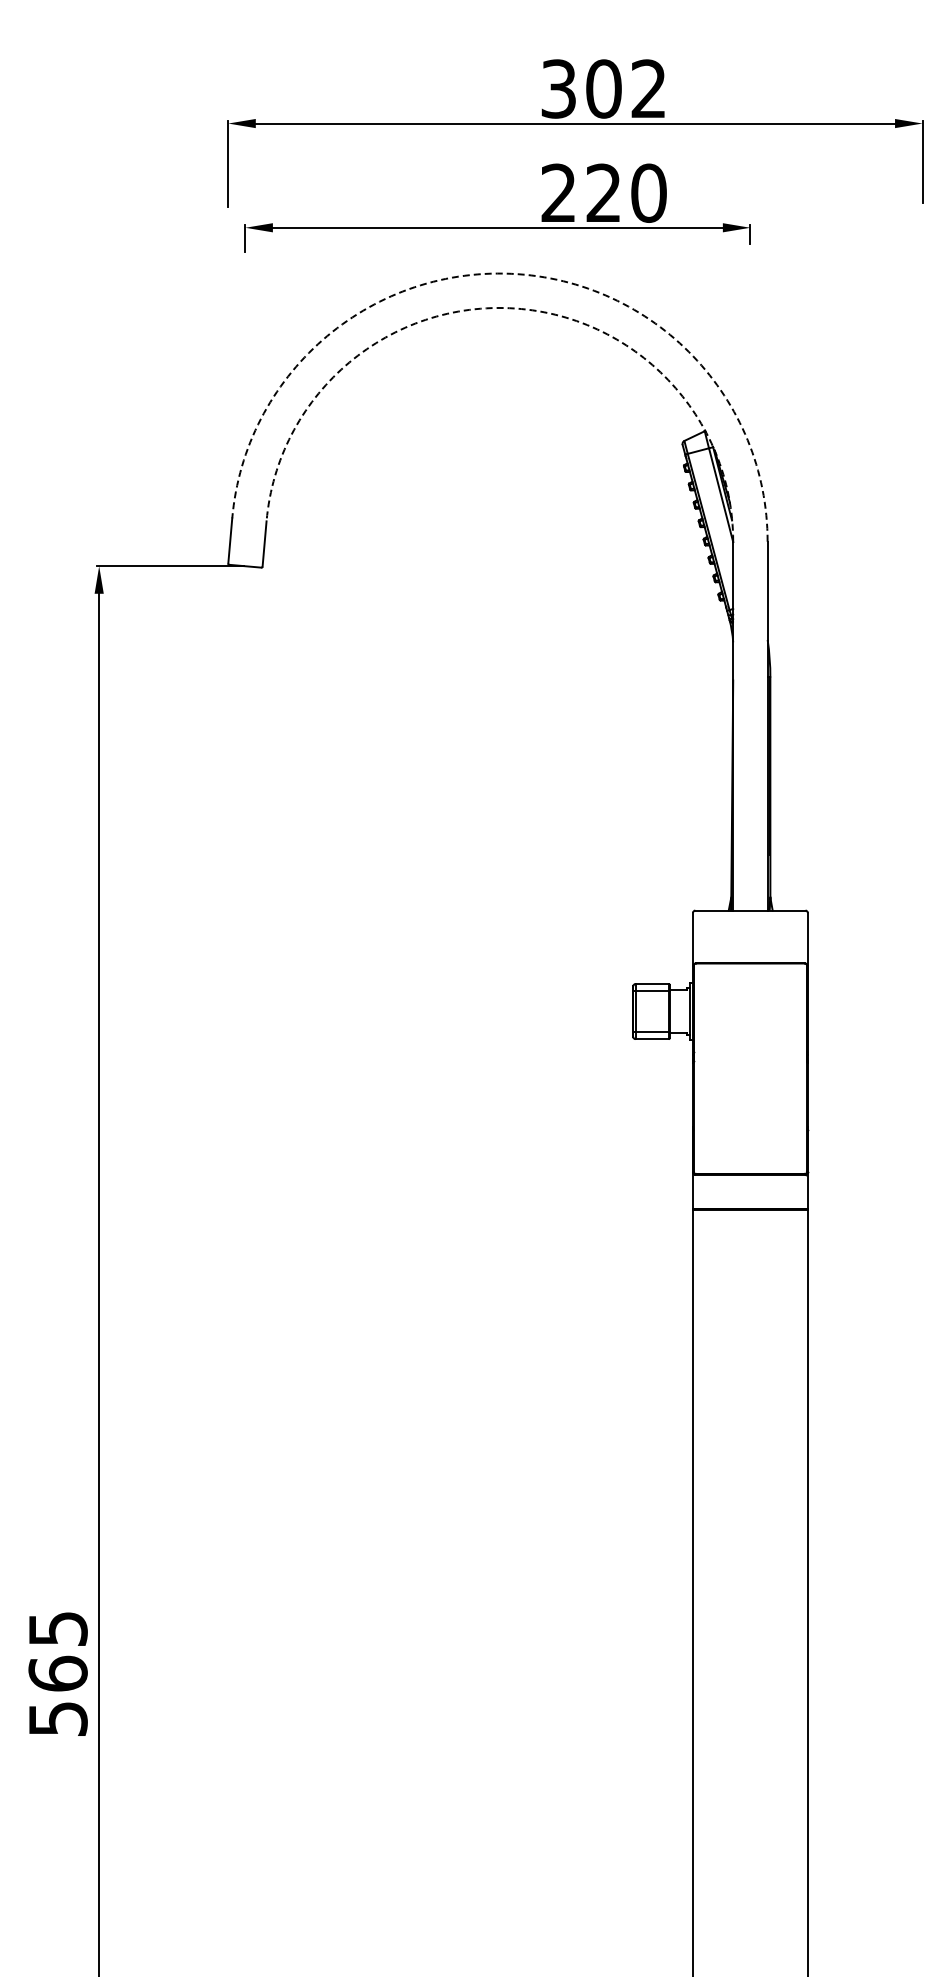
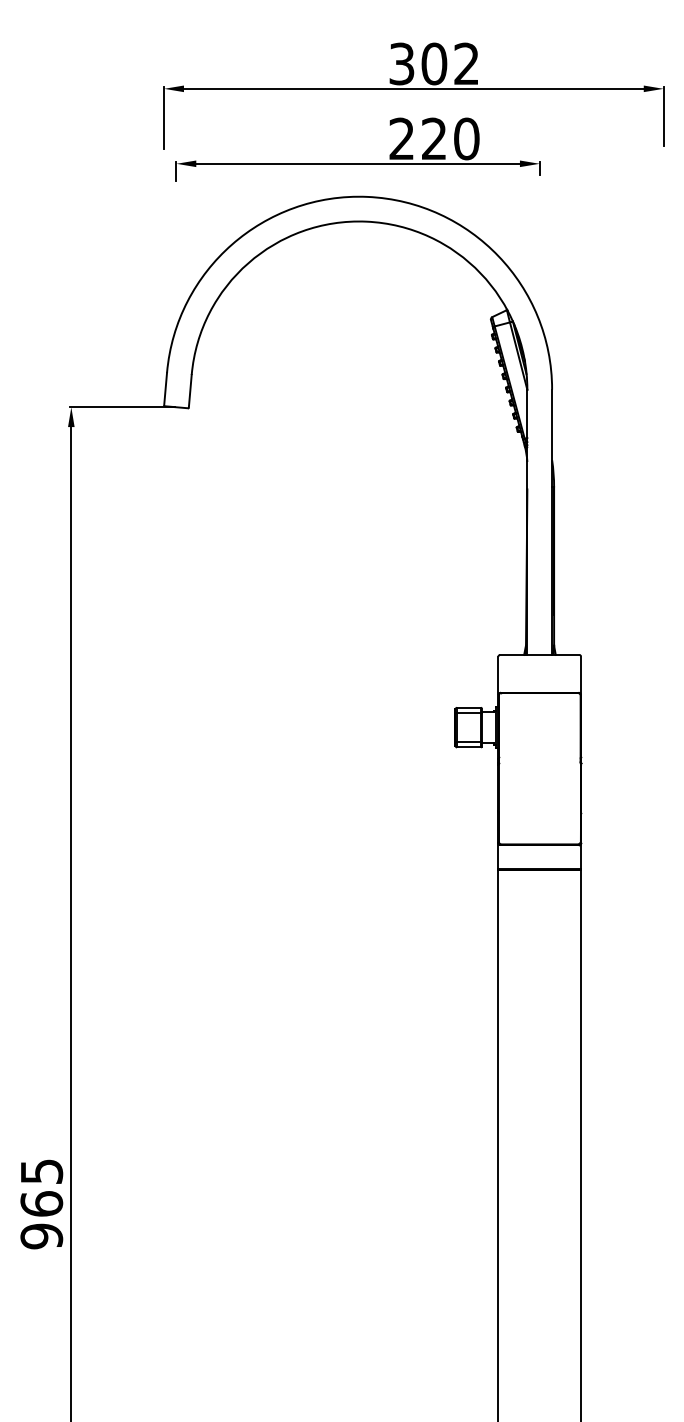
arc: (511, 273) -> (367, 196), dashed -> solid
arc: (509, 308) -> (366, 221), dashed -> solid
text: (57, 1718) -> (41, 1236), 565 -> 965

